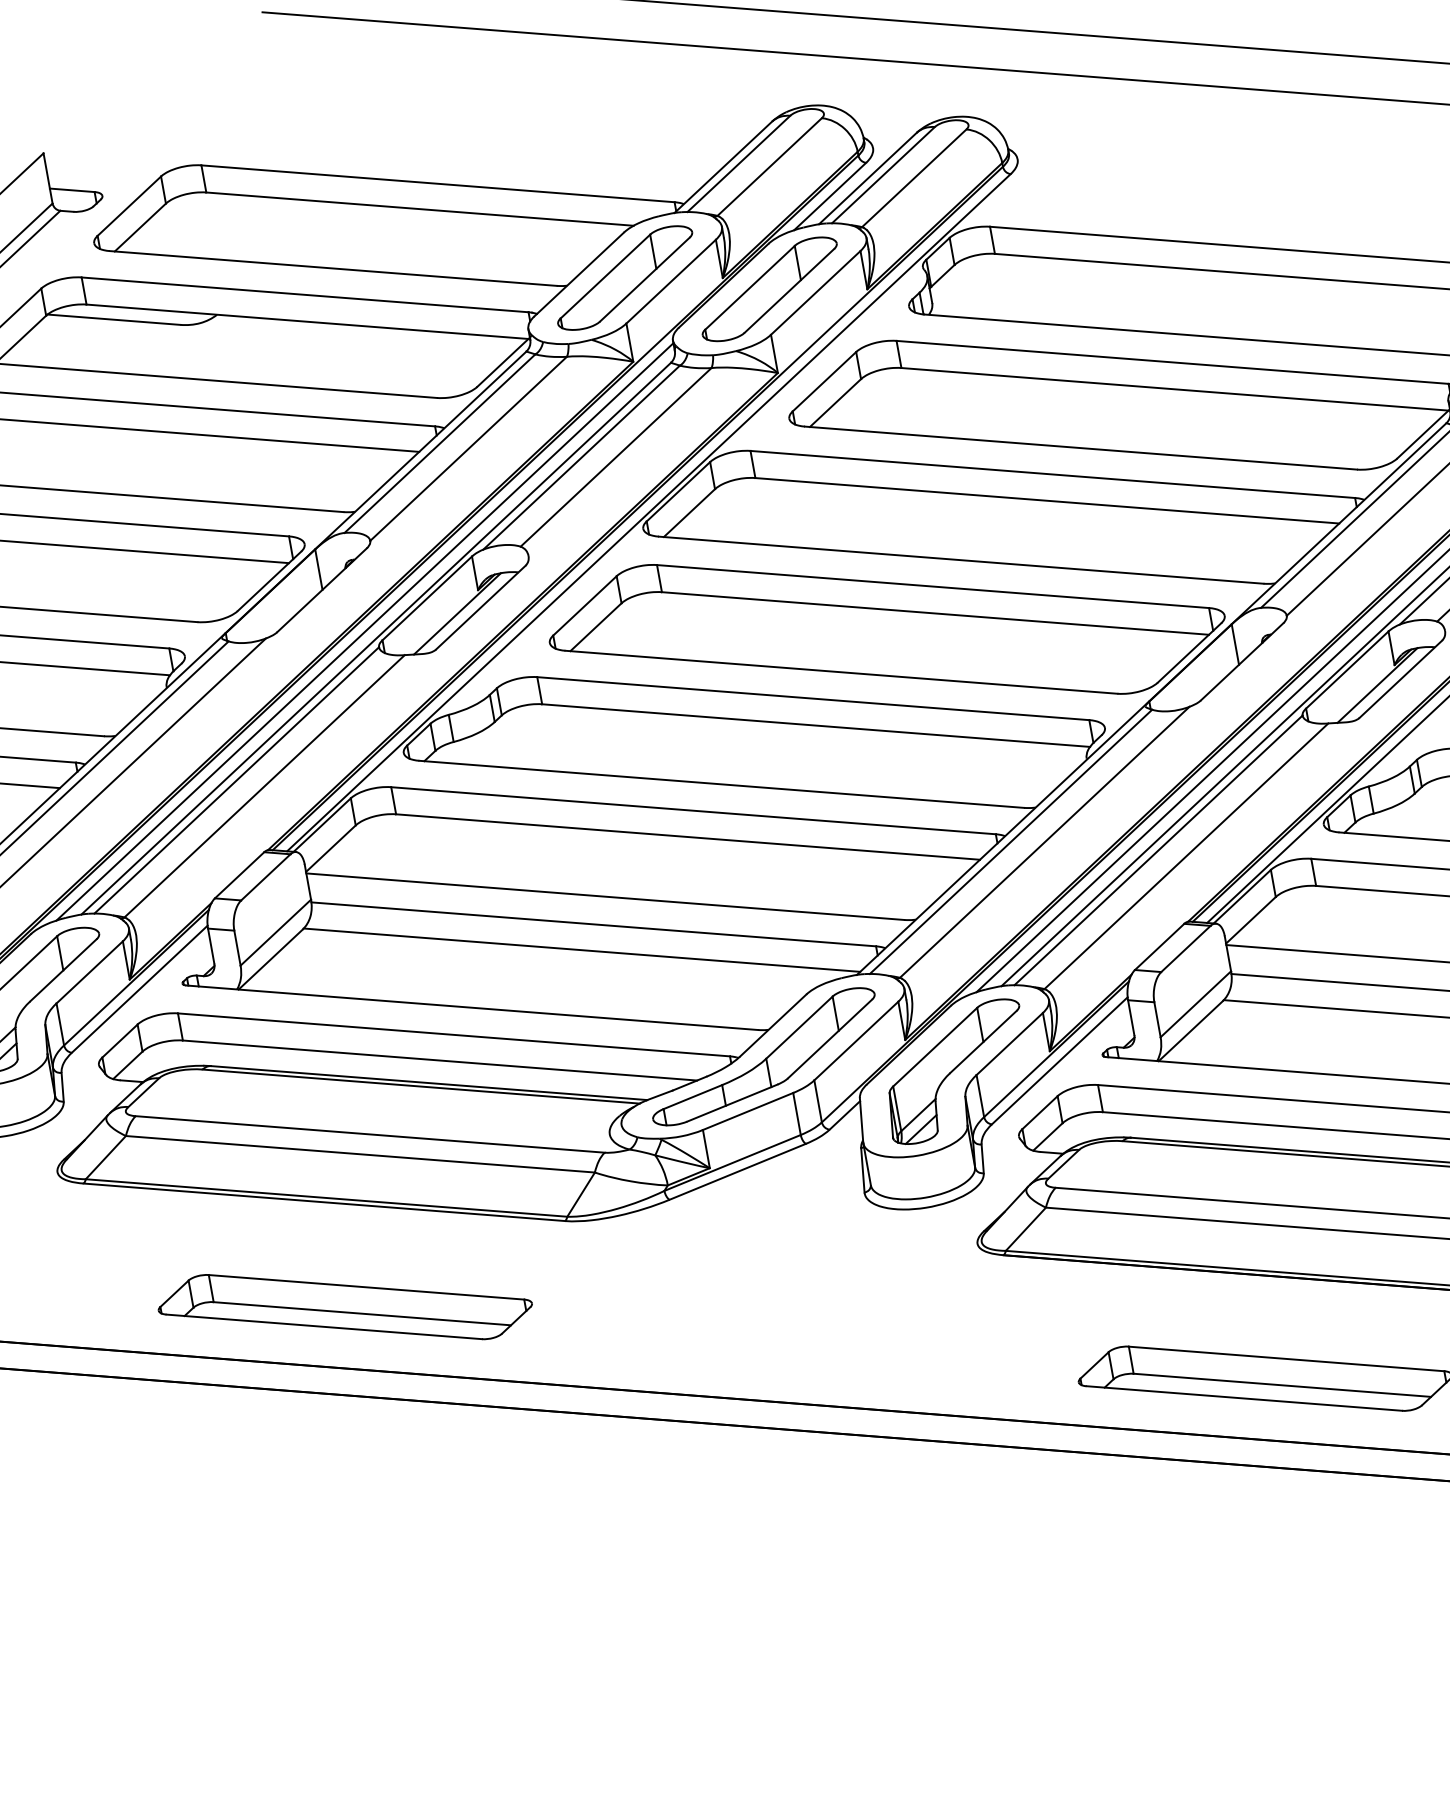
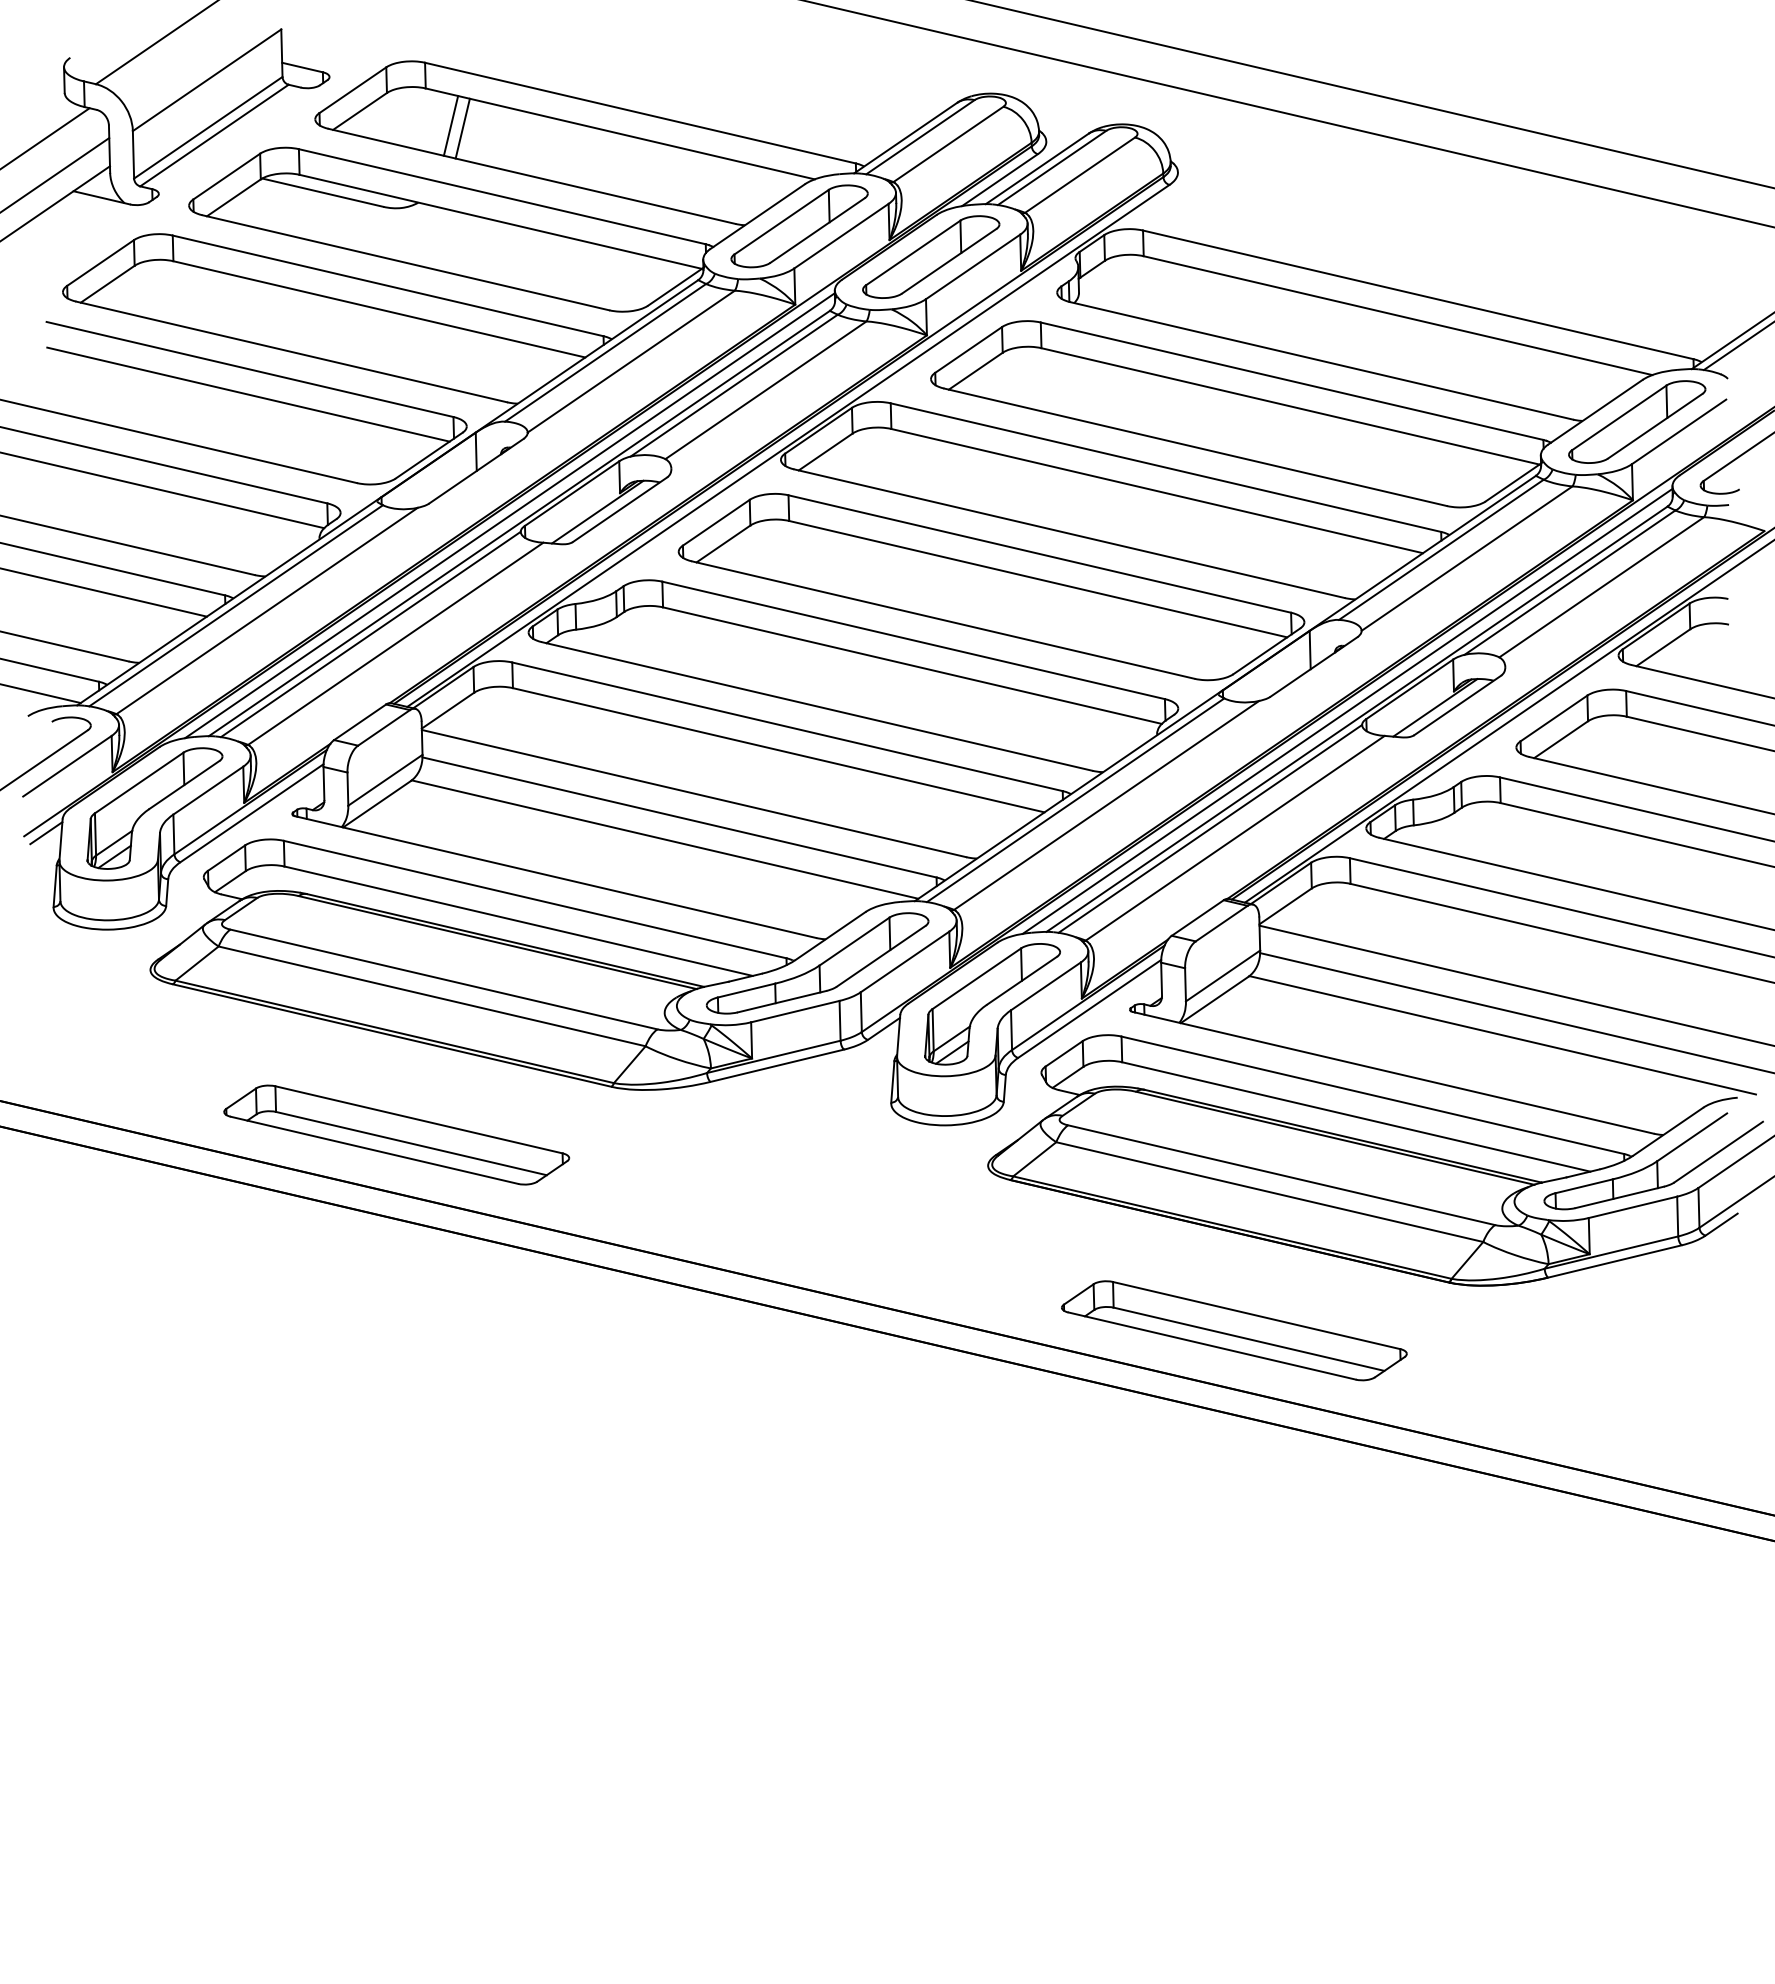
line: (238, 227) -> (450, 125), added
line: (251, 228) -> (462, 128), added

